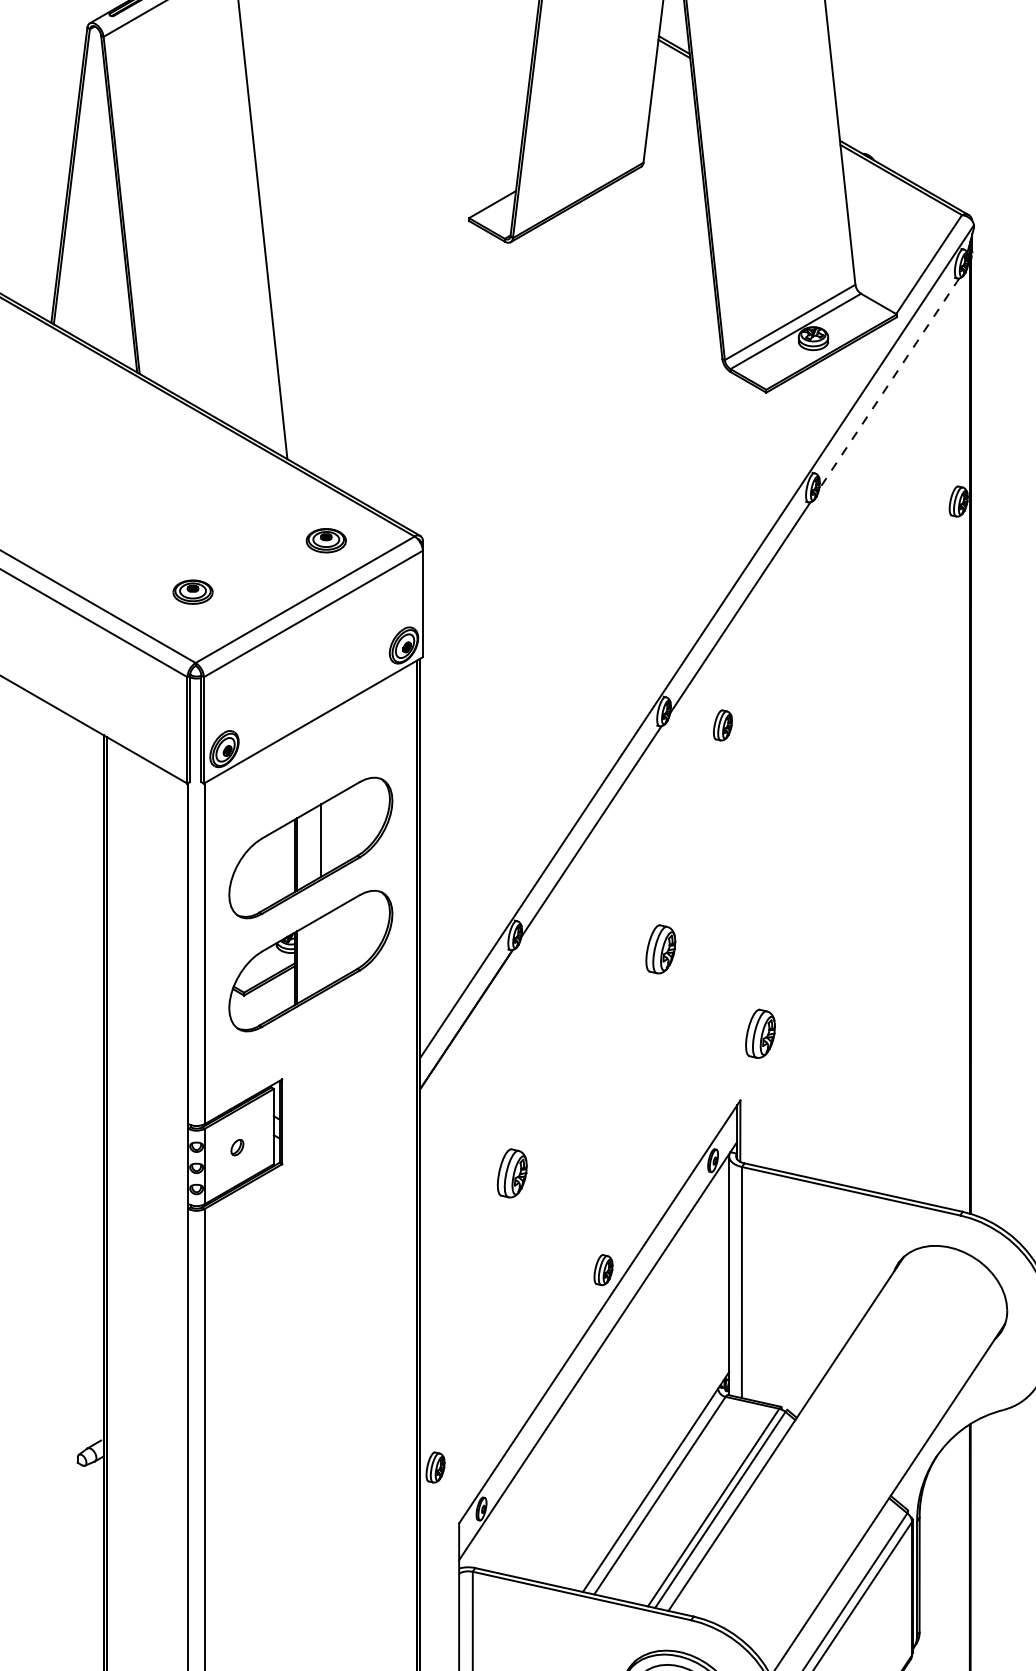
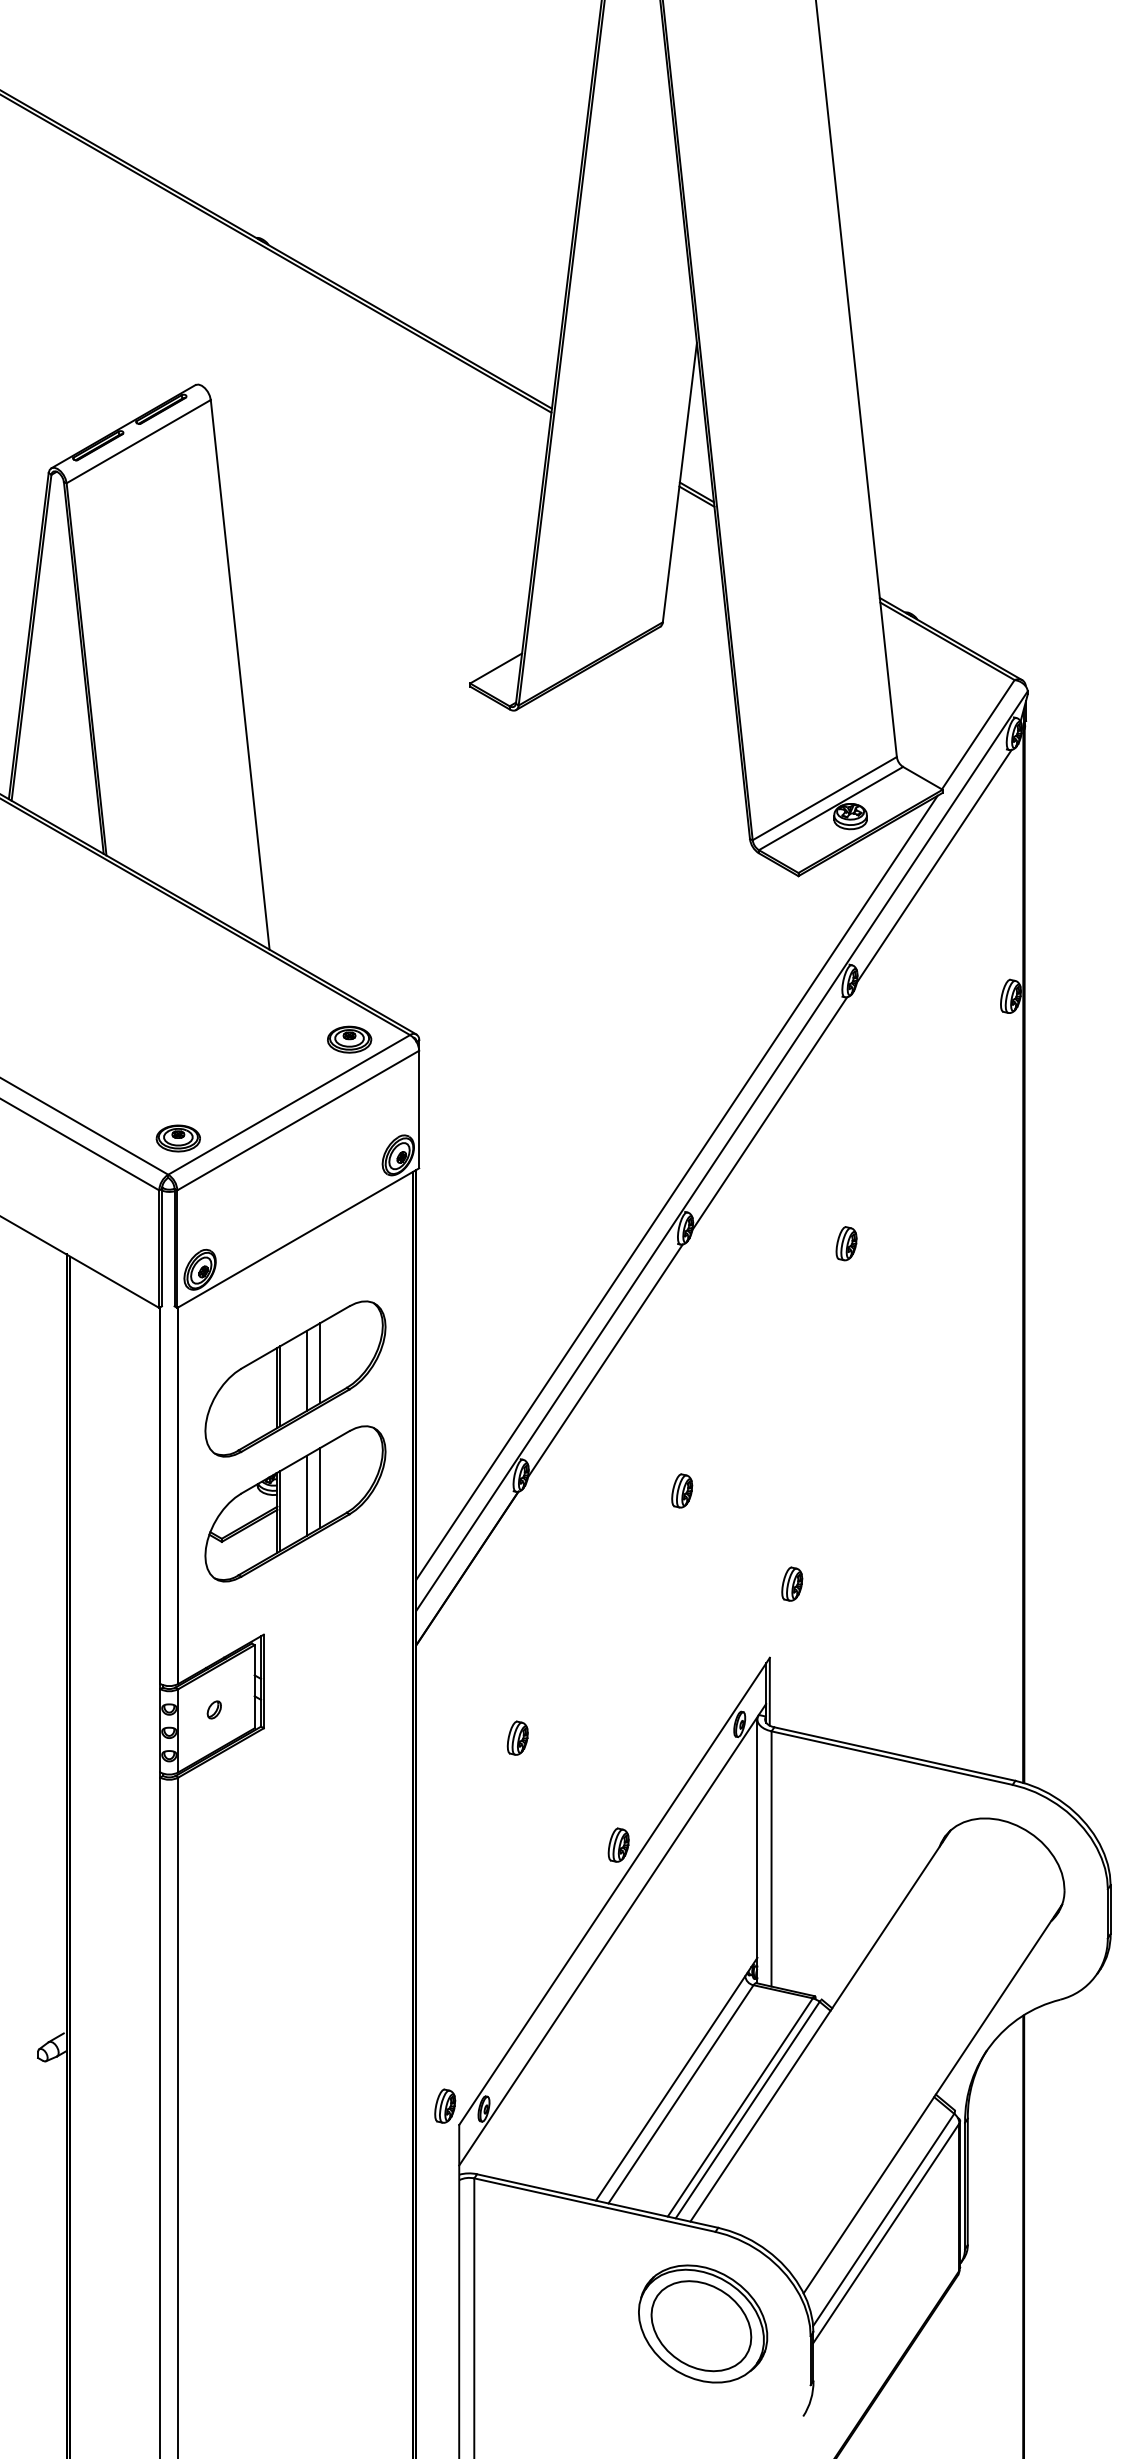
line: (889, 383) -> (934, 866), dashed -> solid
part: (326, 540) -> (349, 1039), moved
part: (192, 592) -> (177, 1138), moved
line: (655, 674) -> (676, 1187), added
part: (722, 725) -> (846, 1243), moved
line: (332, 833) -> (319, 1363), added
line: (332, 947) -> (319, 1488), added
part: (661, 948) -> (682, 1490), size x0.62
line: (321, 953) -> (307, 1495), added
part: (760, 1033) -> (792, 1583), size x0.62
part: (511, 1172) -> (517, 1737), size x0.62
part: (435, 1466) -> (445, 2105), moved

